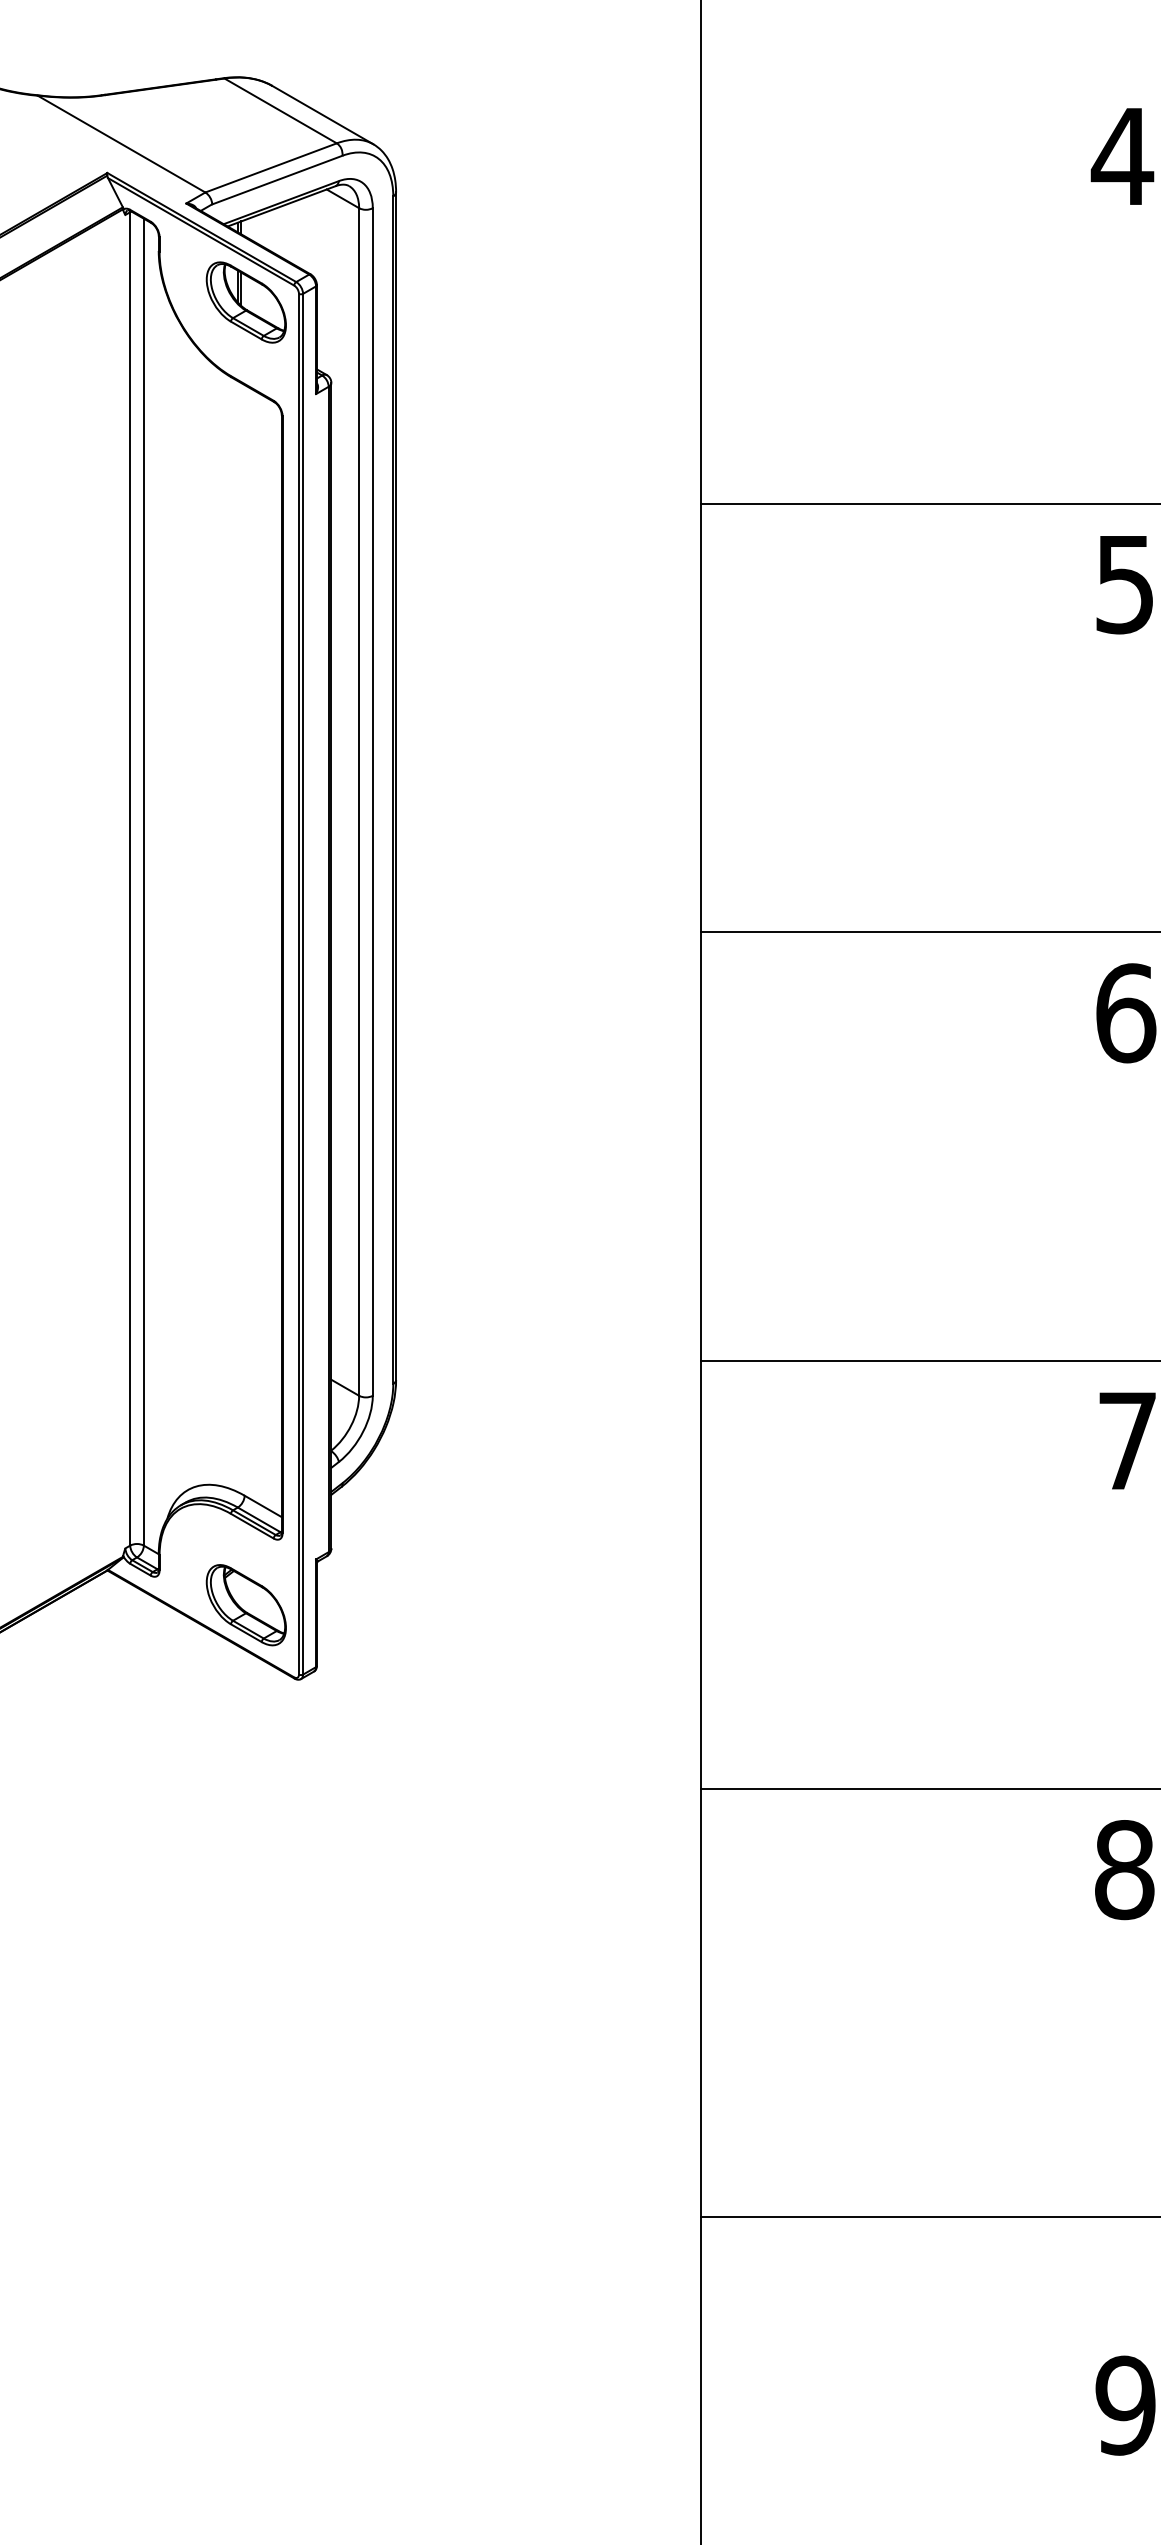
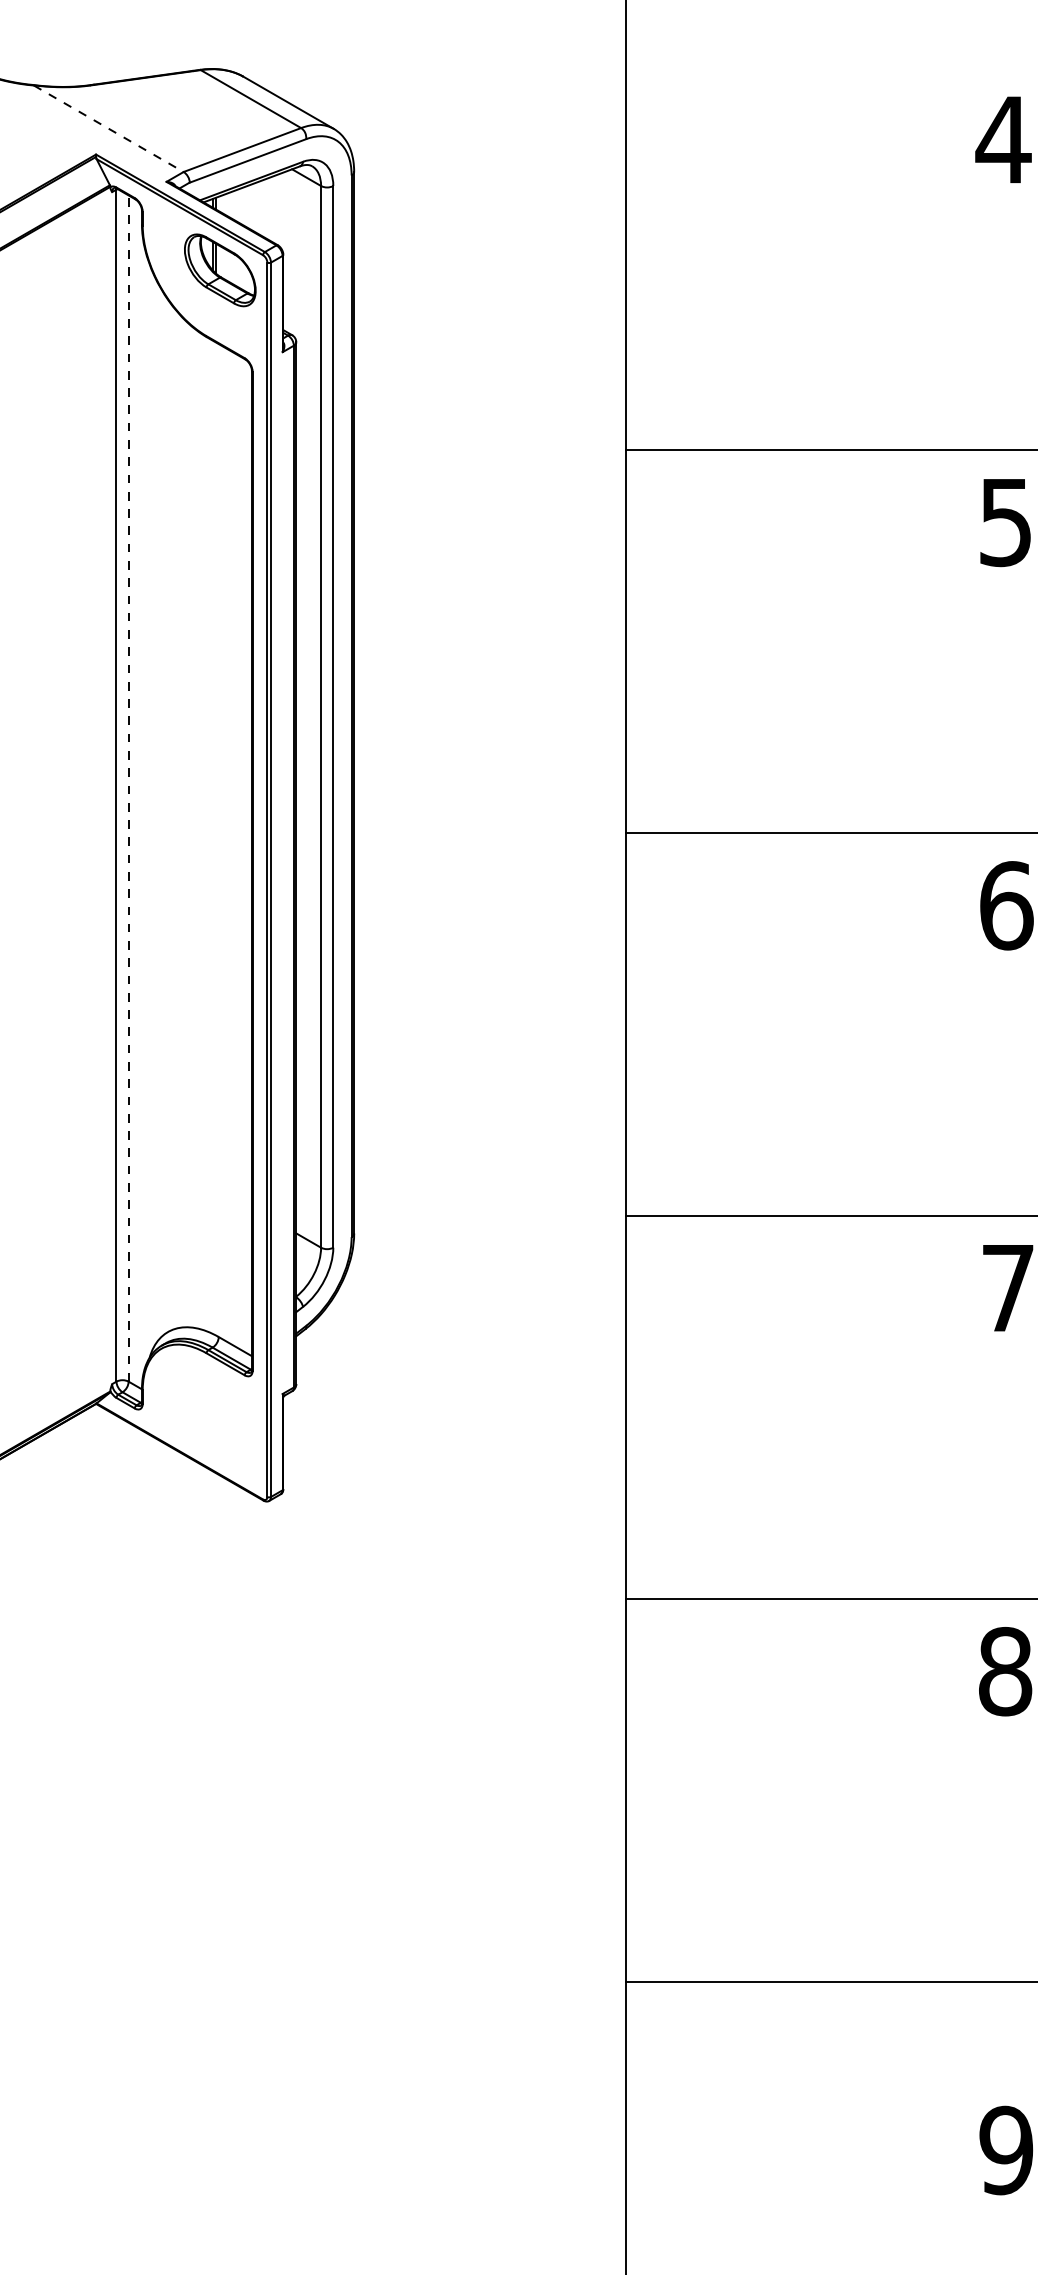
line: (122, 144) -> (109, 129), solid -> dashed
line: (143, 882) -> (128, 788), solid -> dashed
part: (246, 1604) -> (220, 1434), removed

